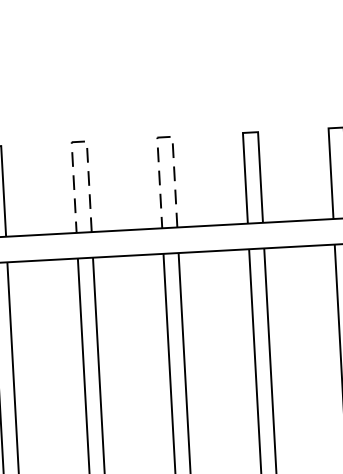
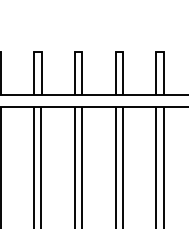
line: (165, 138) -> (119, 52), dashed -> solid
line: (79, 142) -> (78, 52), dashed -> solid

